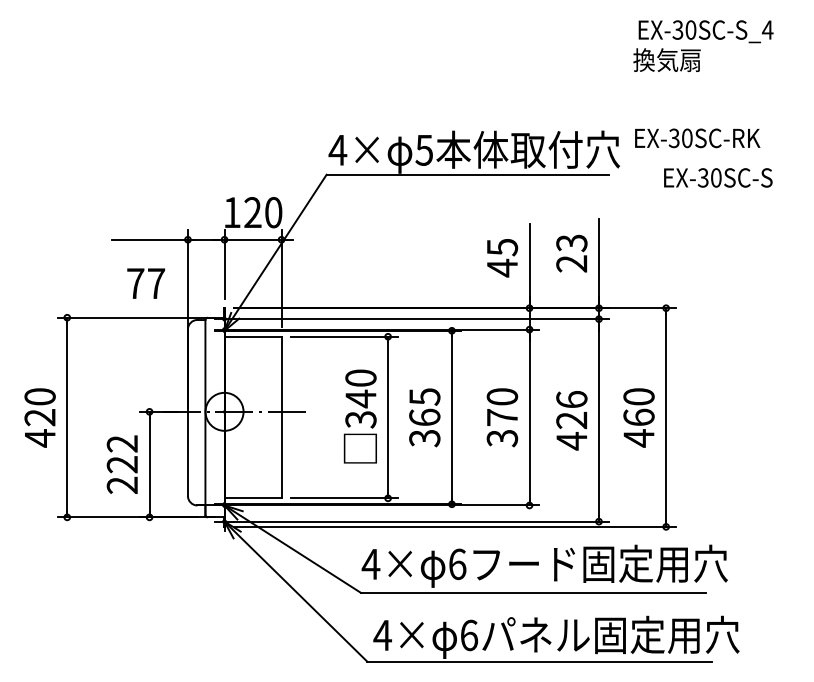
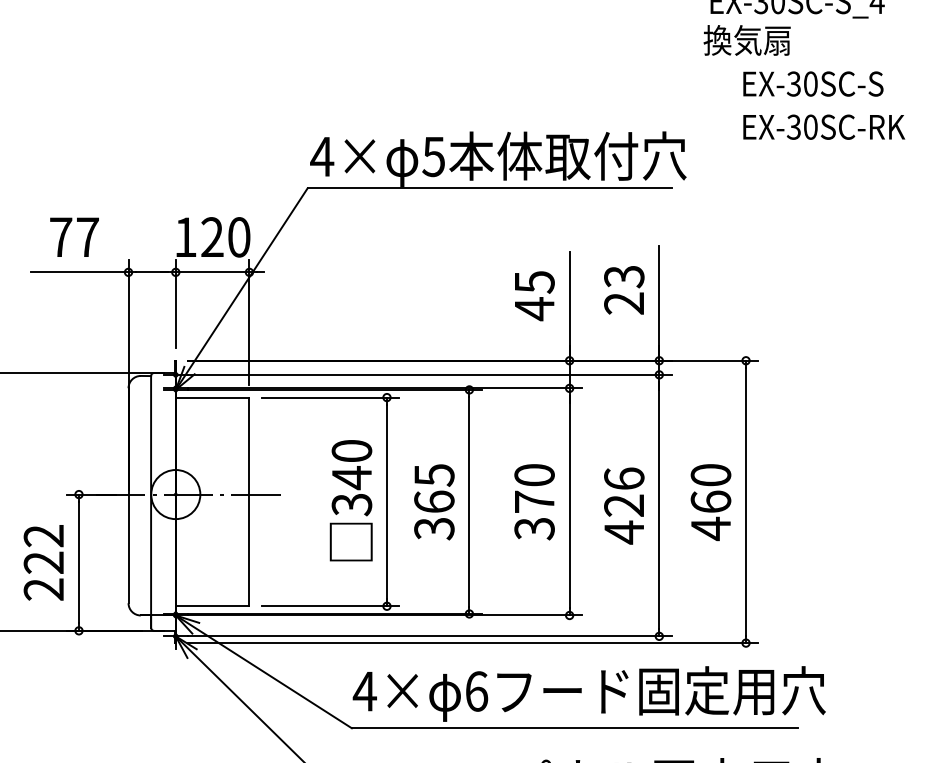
text: (697, 138) -> (823, 127), moved
text: (718, 177) -> (813, 83), moved
text: (146, 283) -> (75, 237), moved

